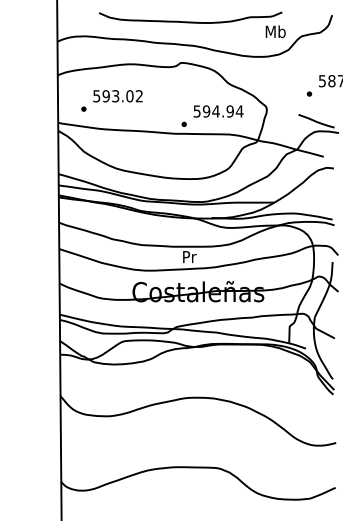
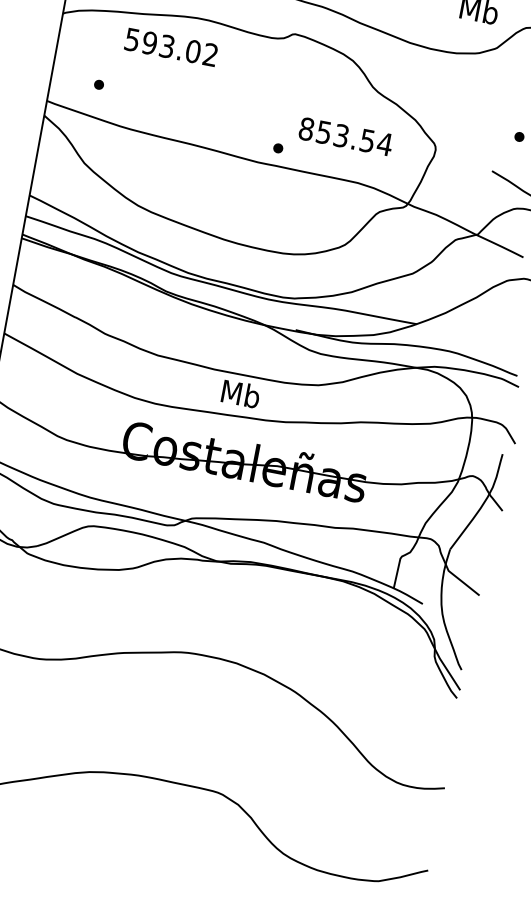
text: (117, 96) -> (170, 47), moved
text: (213, 111) -> (336, 135), 594.94 -> 853.54
text: (189, 256) -> (241, 393), Pr -> Mb

